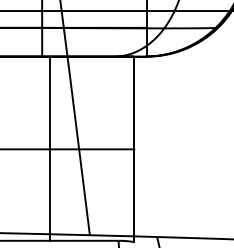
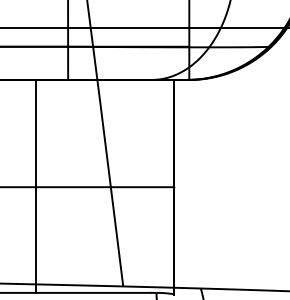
line: (50, 147) -> (35, 185), moved

